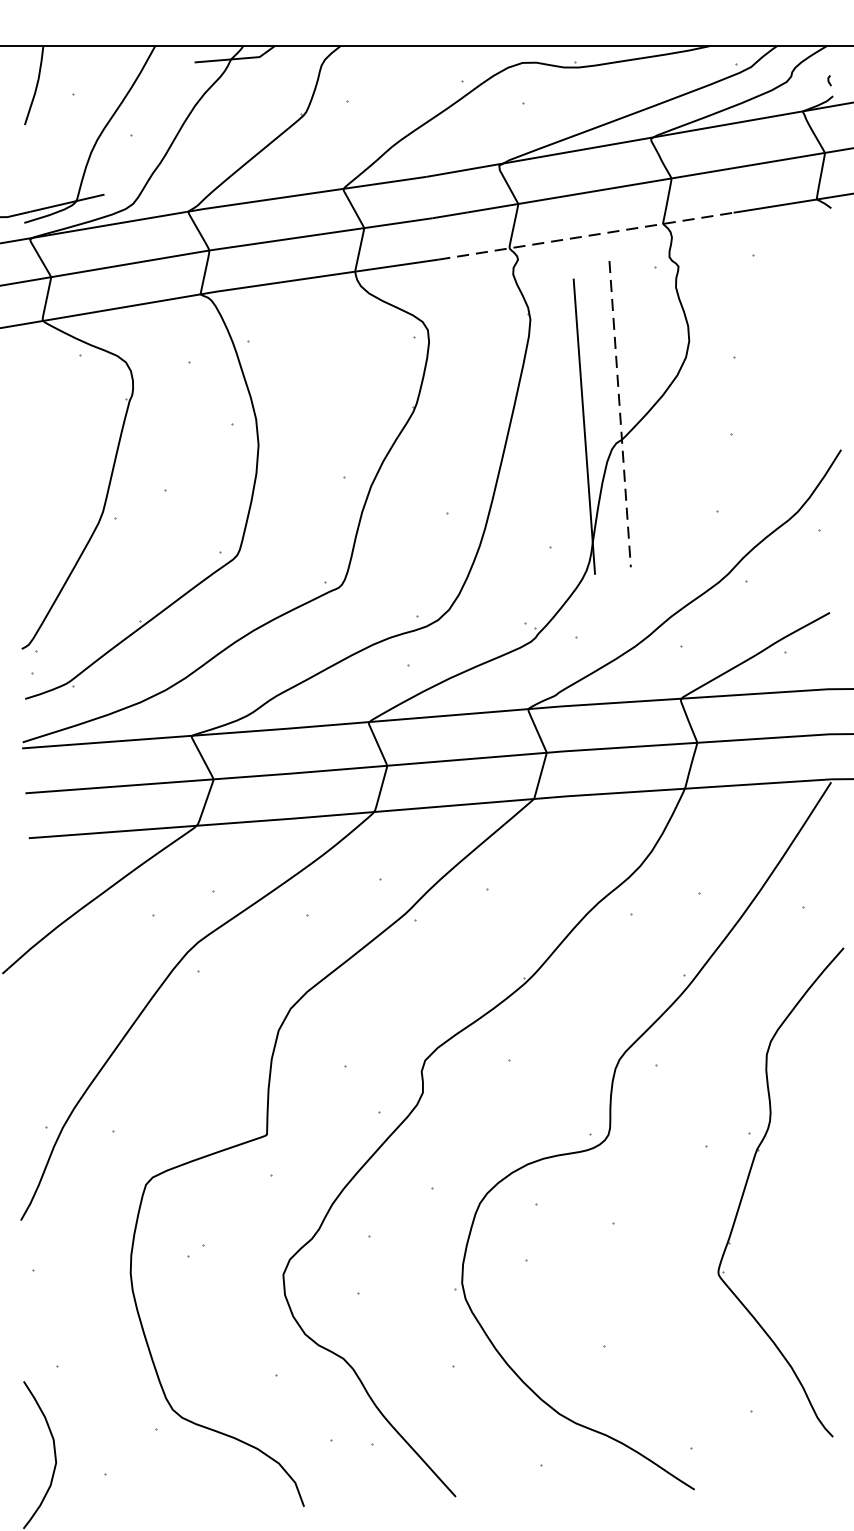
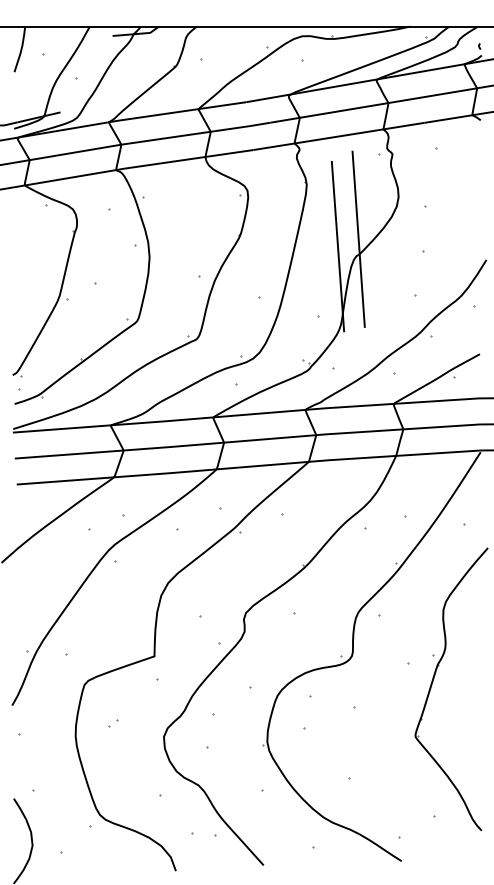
line: (586, 236) -> (339, 136), dashed -> solid
line: (619, 414) -> (358, 239), dashed -> solid

